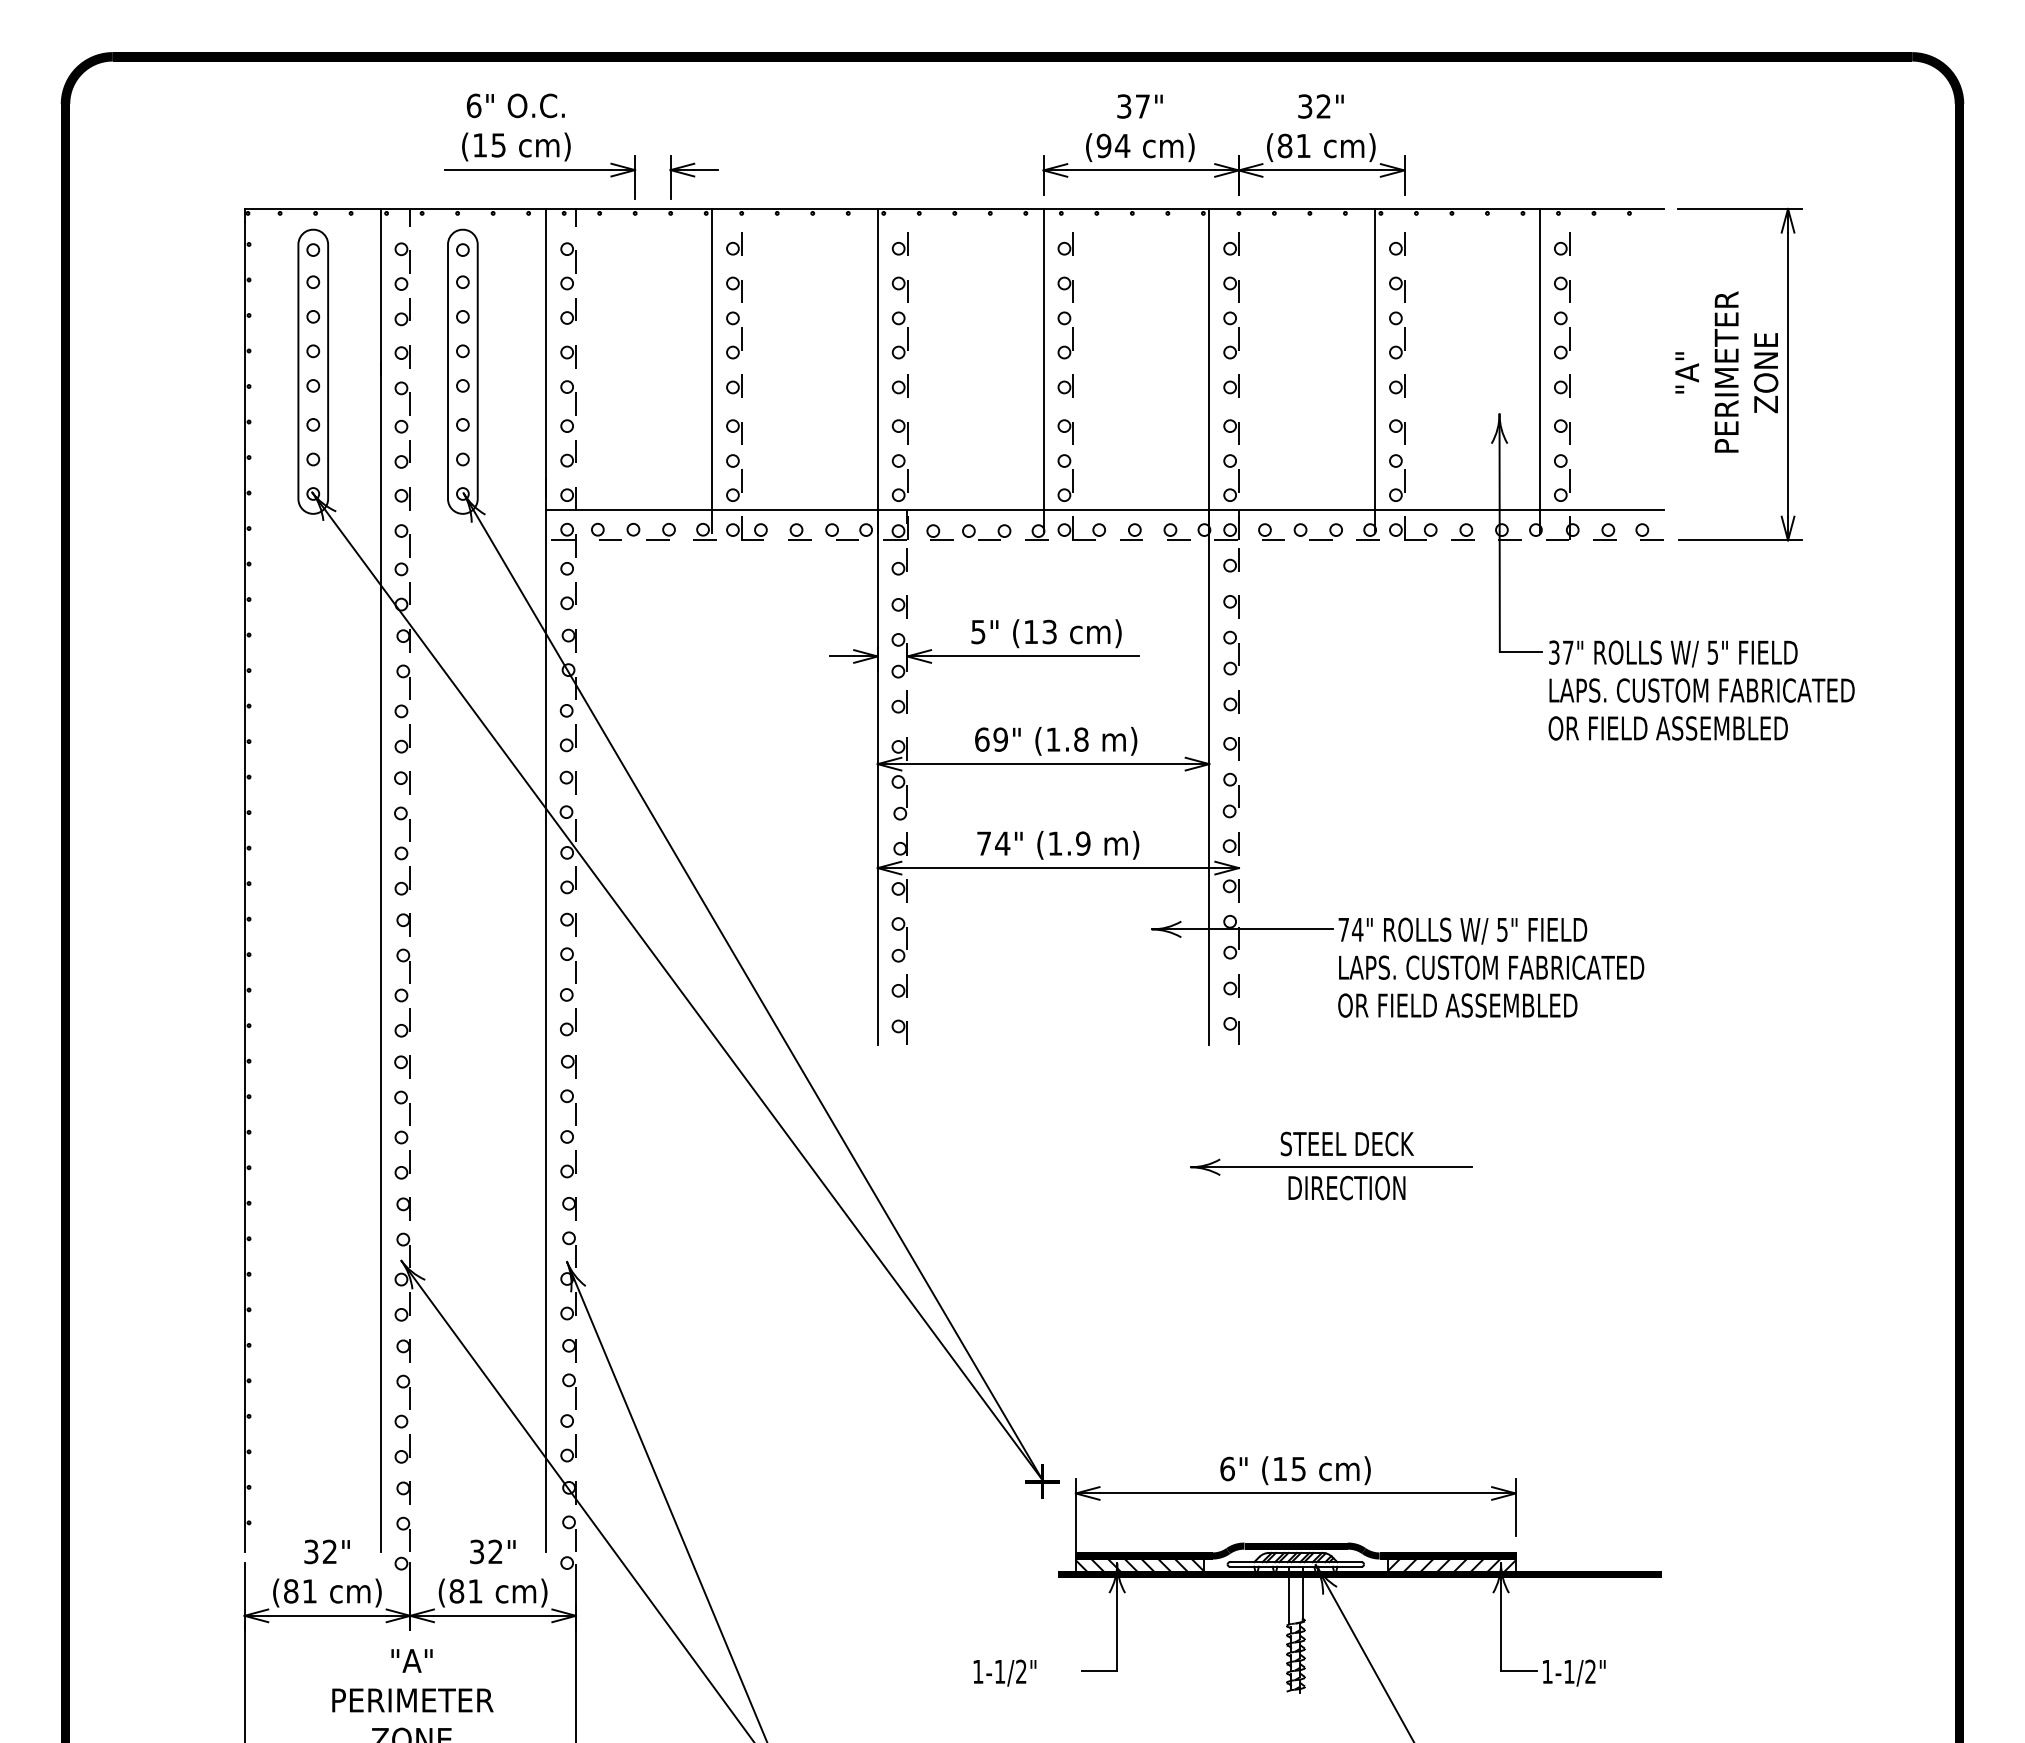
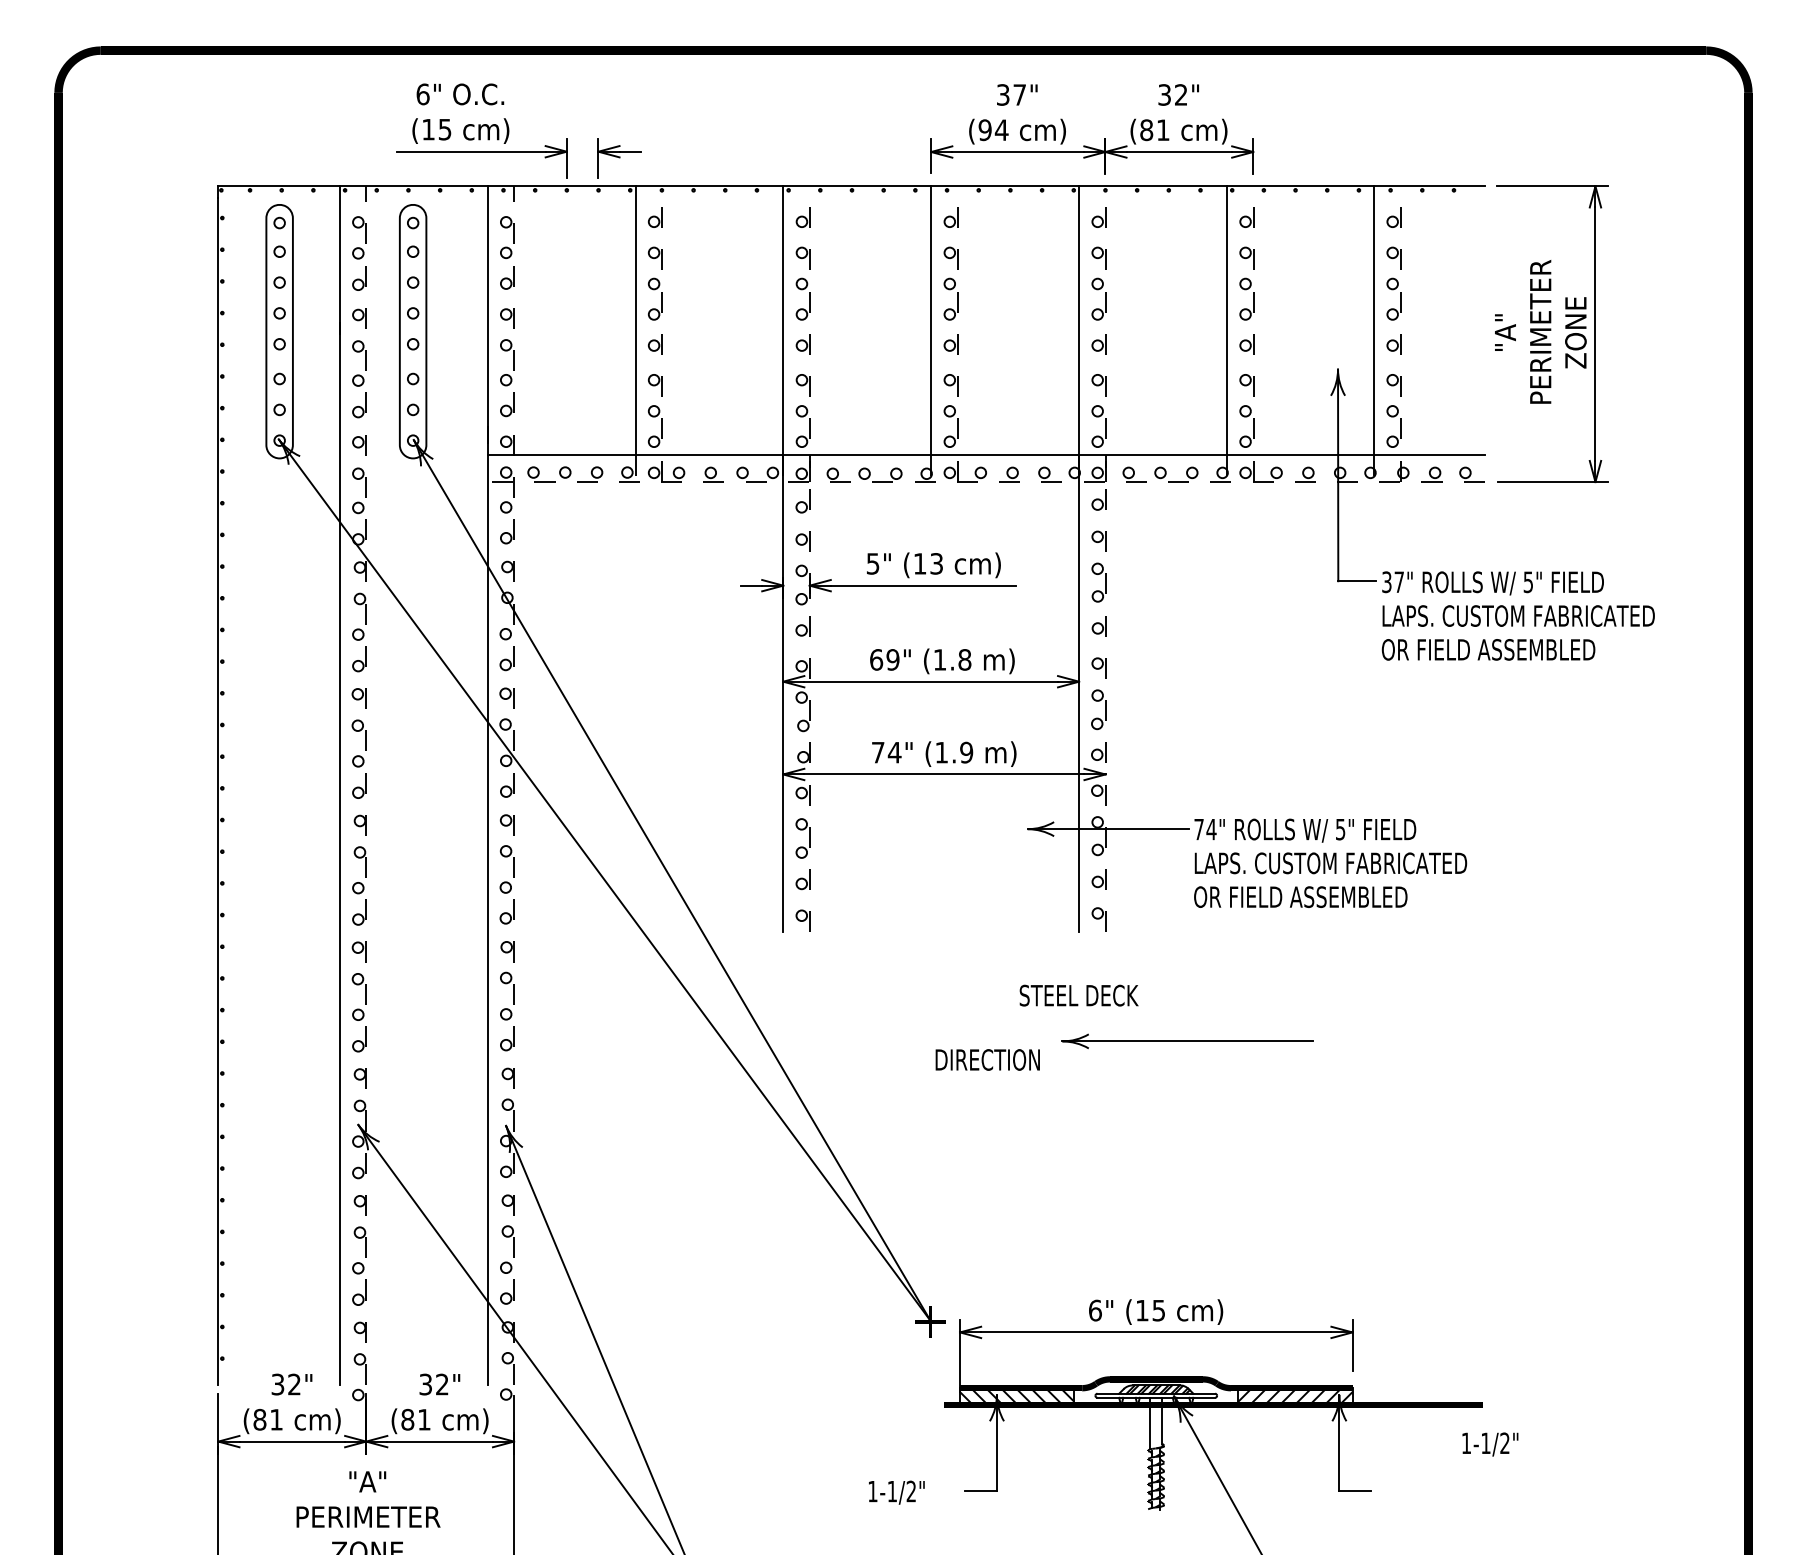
text: (1346, 1143) -> (1078, 995), moved
text: (1346, 1187) -> (987, 1059), moved
text: (1574, 1672) -> (1490, 1443), moved

